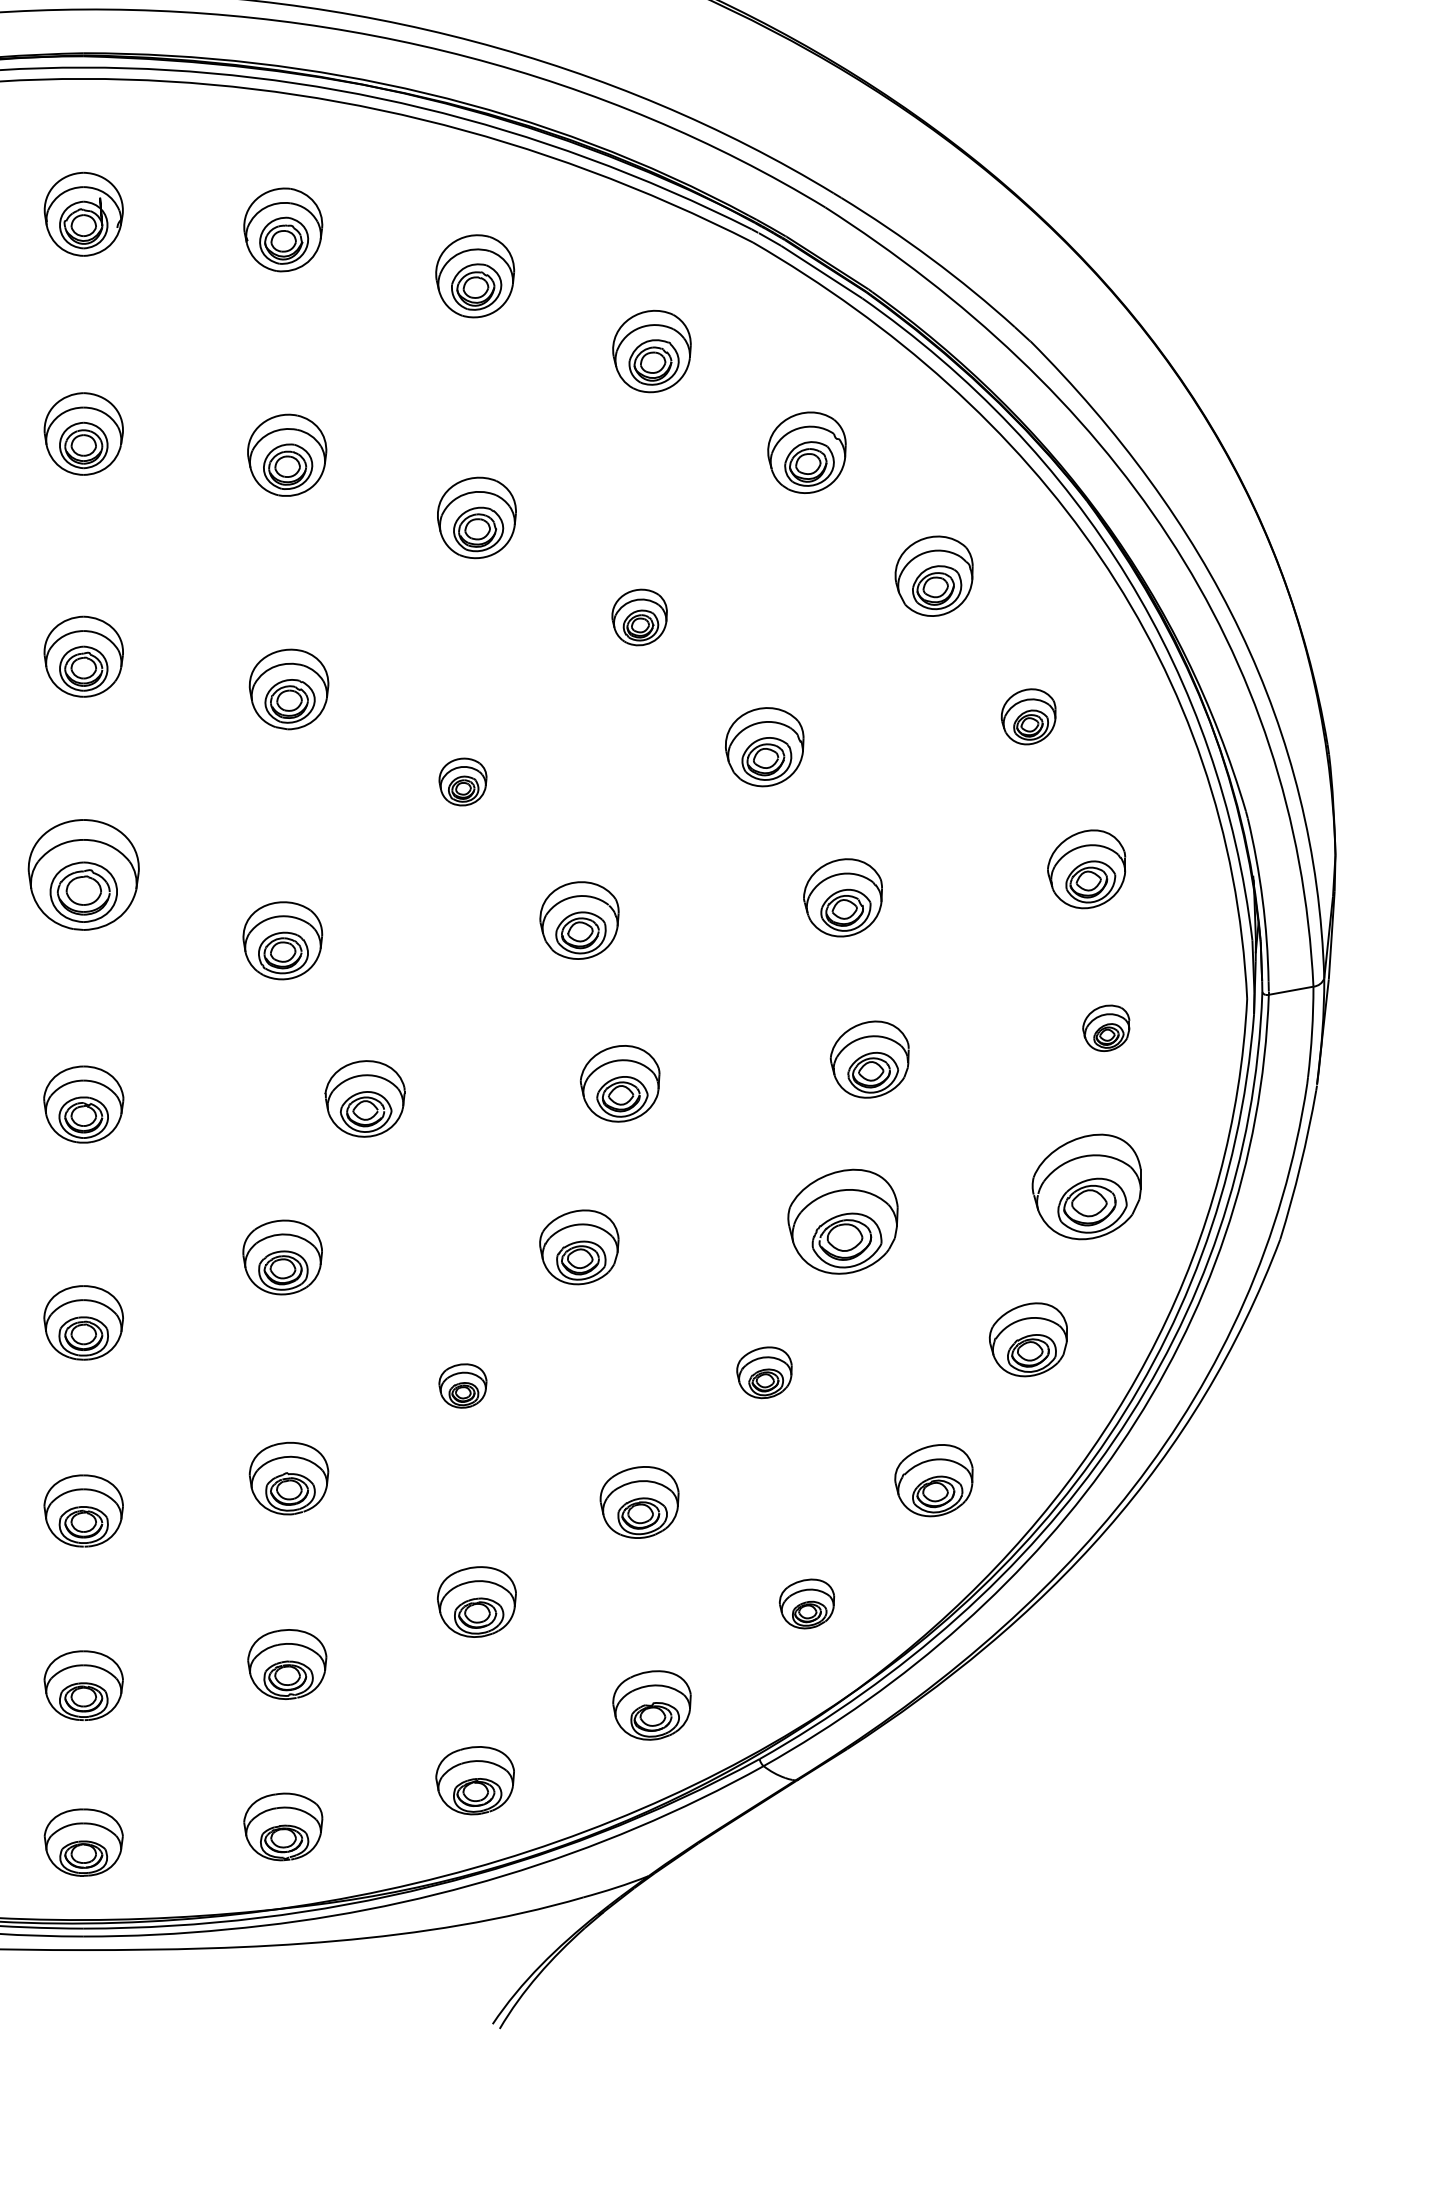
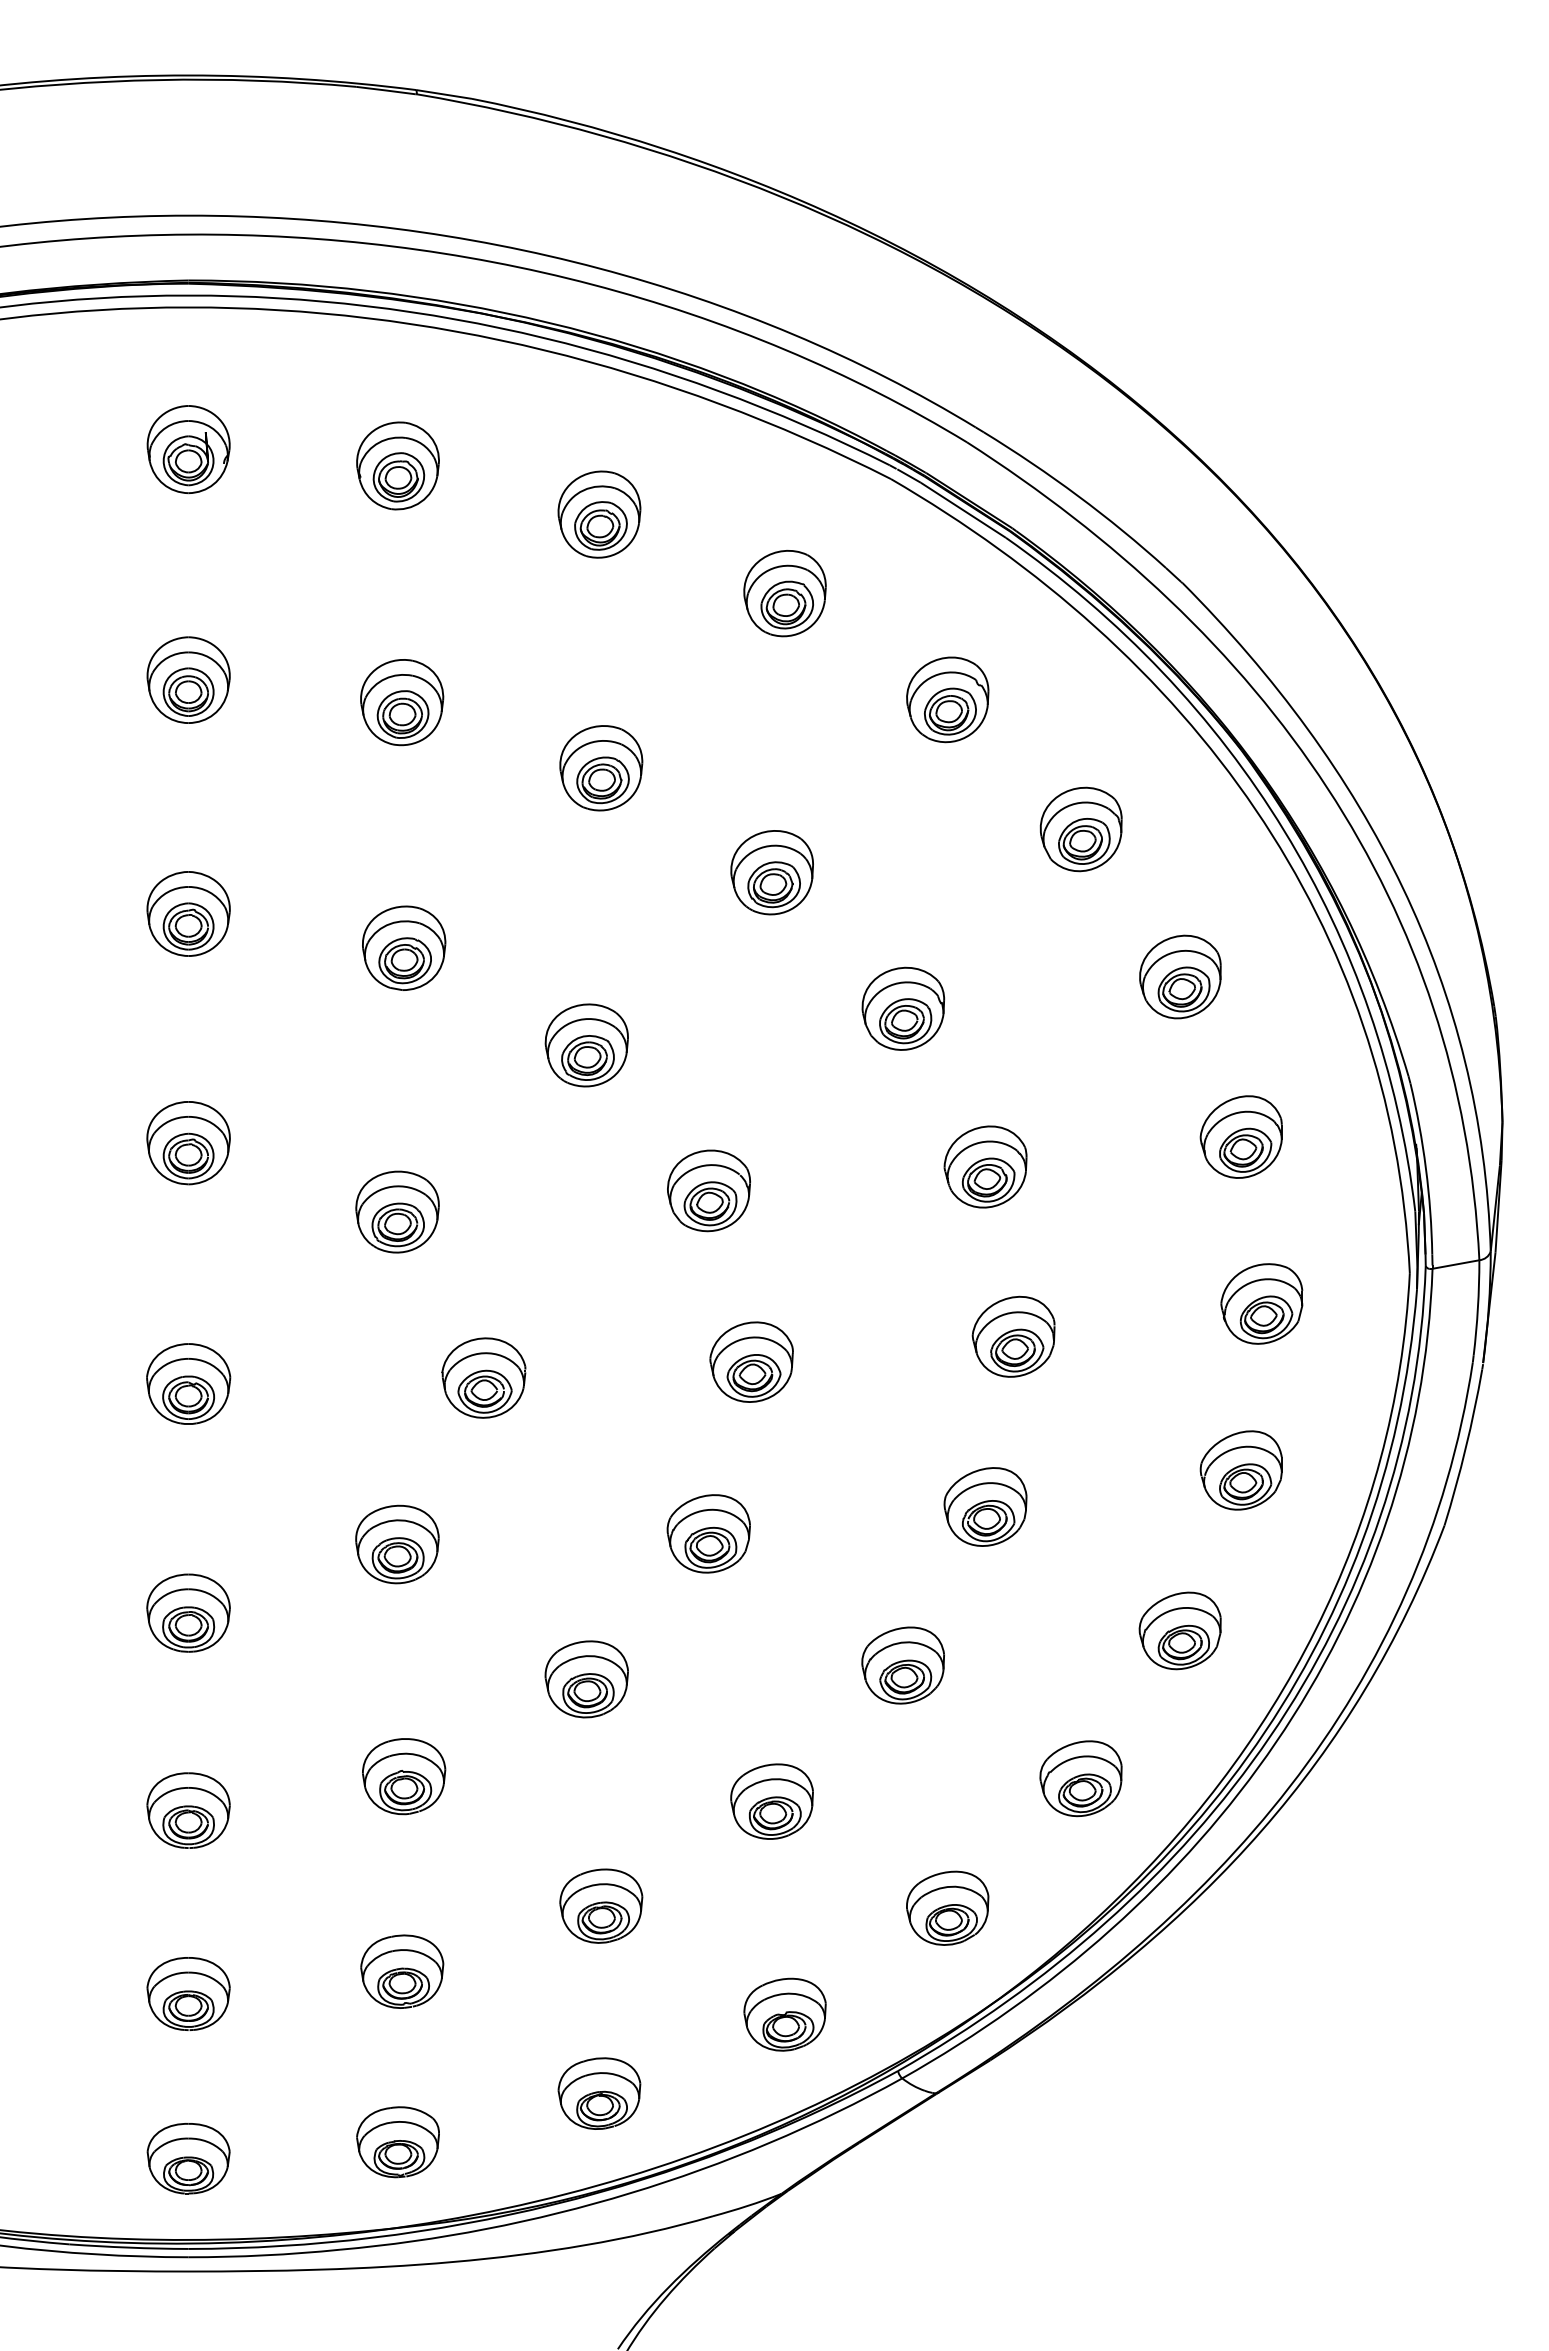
part: (639, 617) -> (771, 872), size x1.43
part: (1028, 716) -> (1180, 976), size x1.43
part: (462, 782) -> (586, 1045), size x1.67
part: (83, 875) -> (188, 1143), size x0.71
part: (1105, 1027) -> (1261, 1303), size x1.67
part: (1085, 1186) -> (1240, 1470), size x0.71
part: (842, 1221) -> (985, 1506), size x0.71
part: (763, 1372) -> (902, 1665), size x1.43
part: (462, 1386) -> (586, 1679), size x1.67
part: (806, 1603) -> (947, 1907), size x1.43

